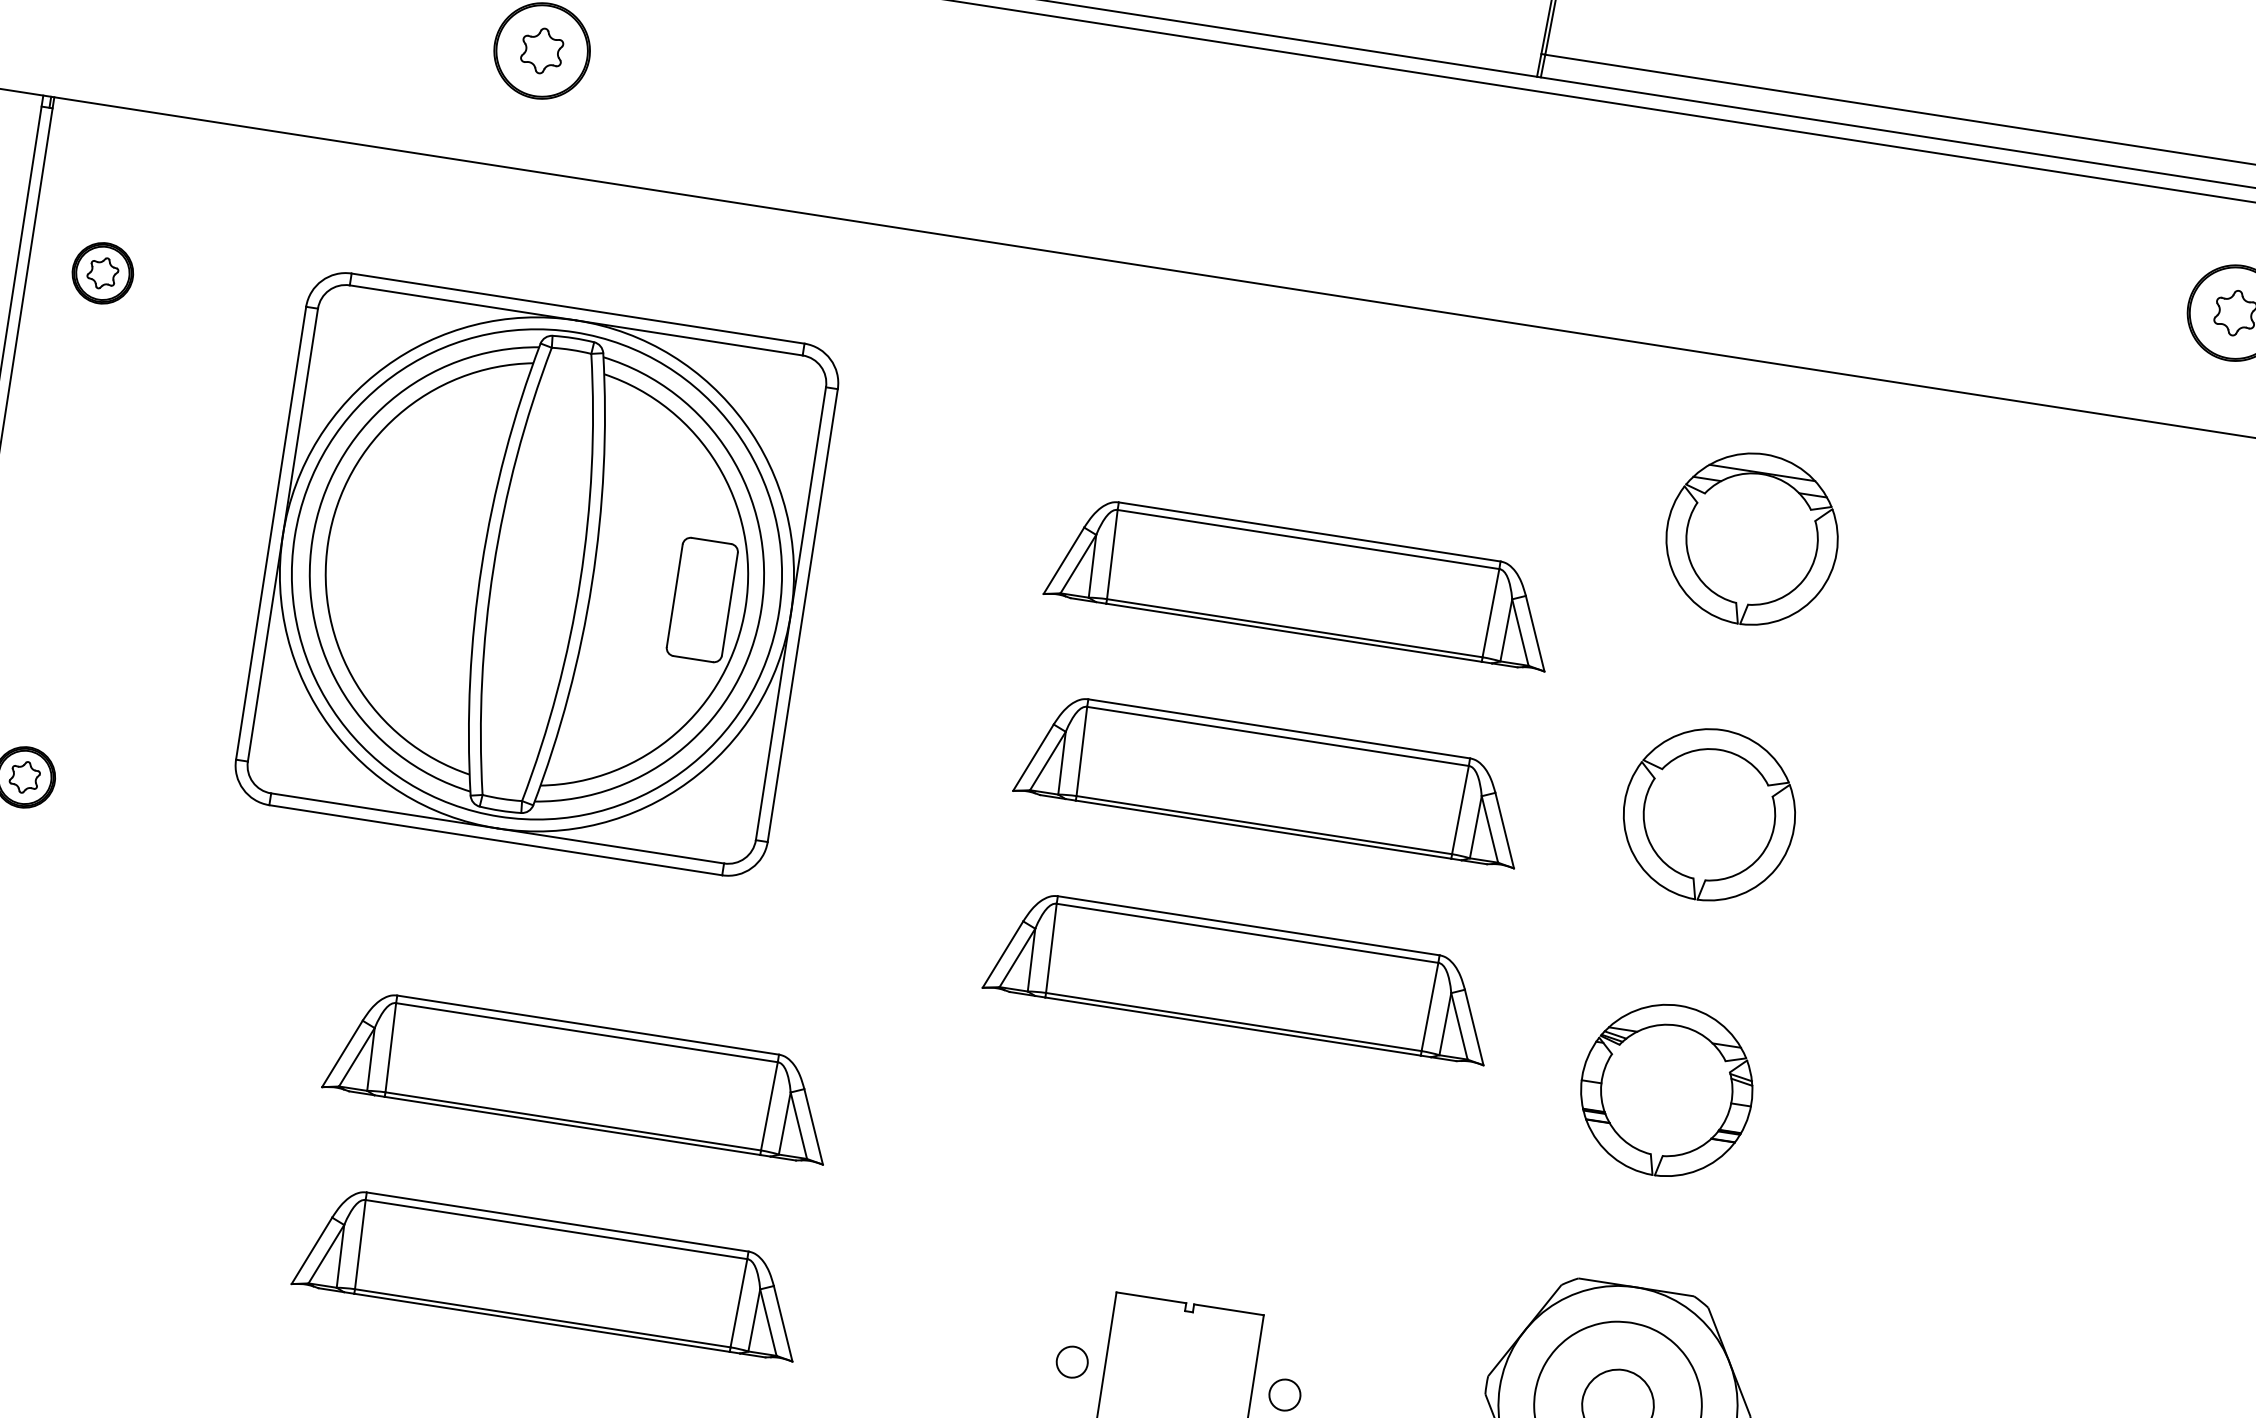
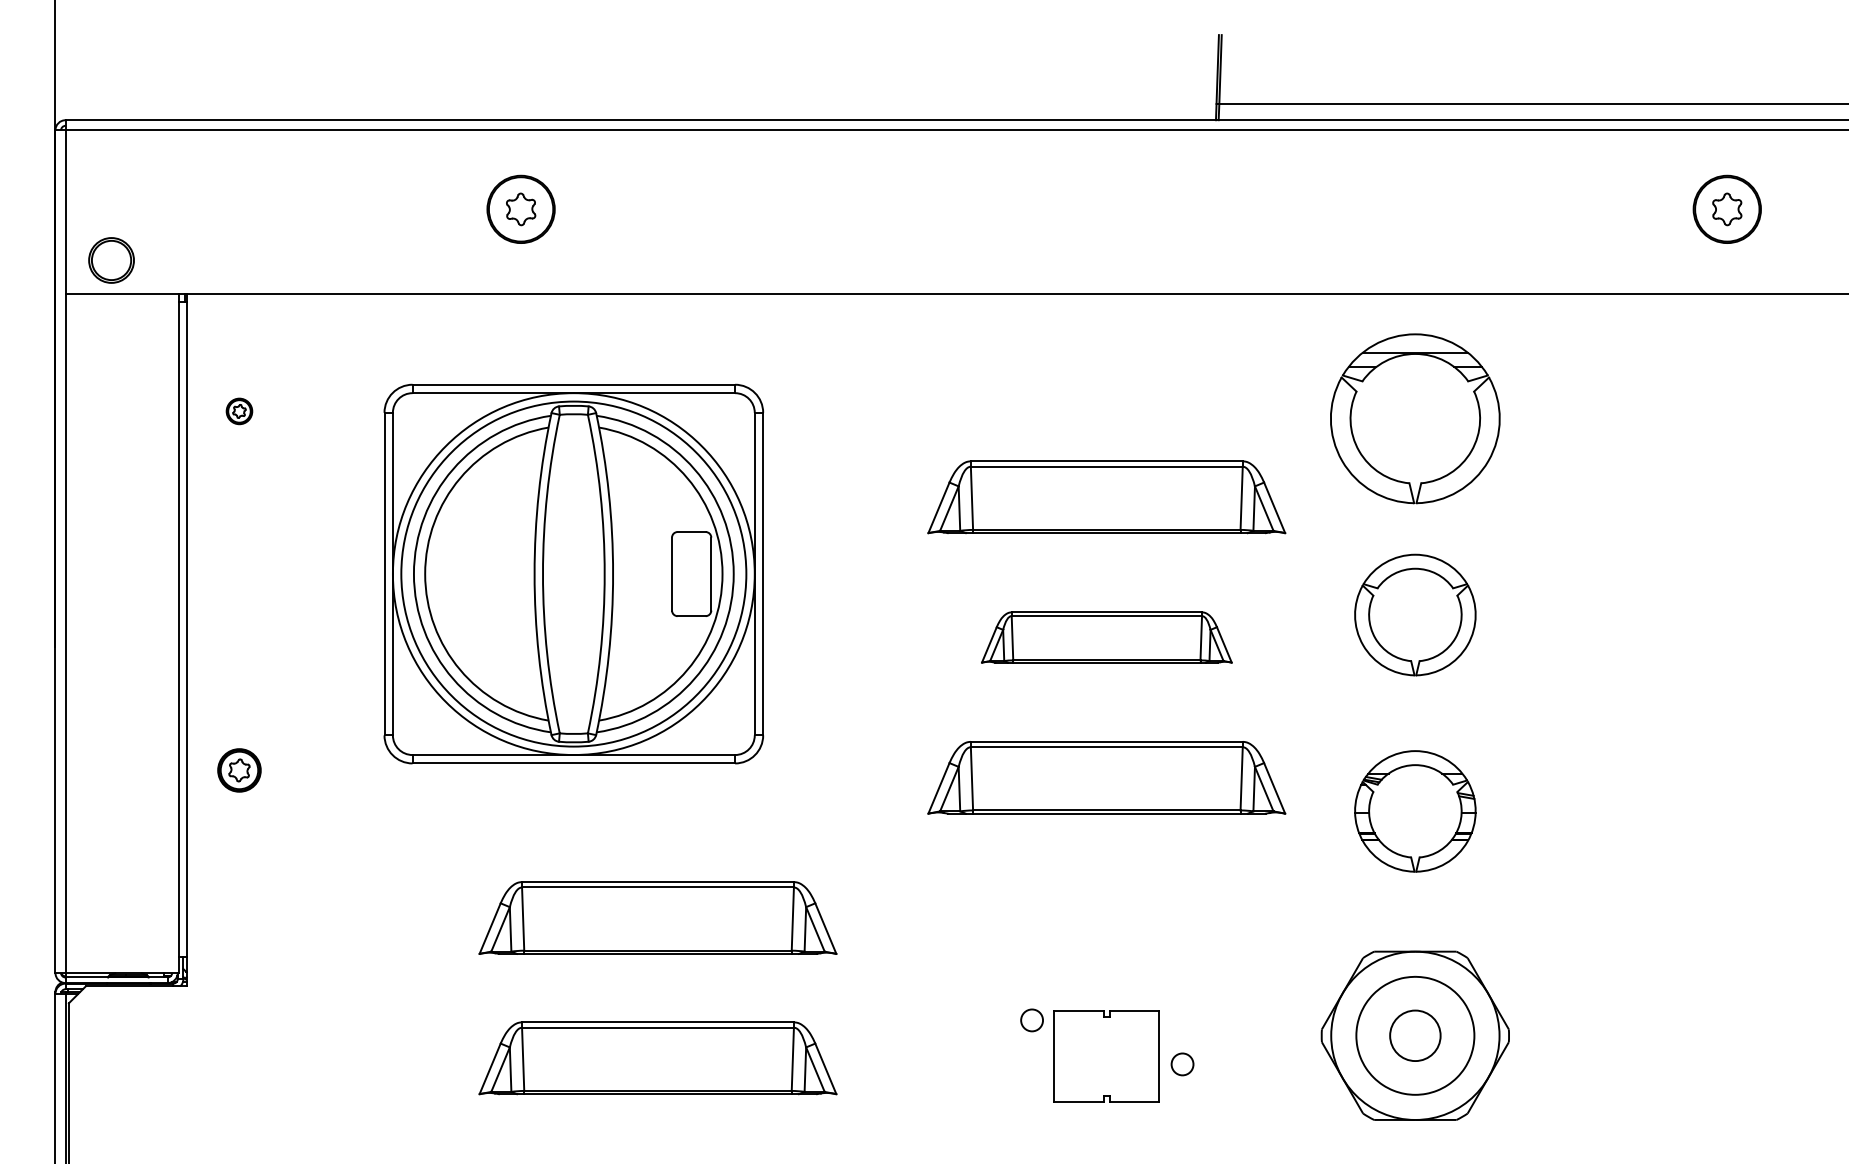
part: (102, 273) -> (239, 411), size x0.6
part: (1752, 538) -> (1415, 418), size x1.4
part: (1270, 779) -> (1106, 637), size x0.7
circle: (1071, 1362) -> (1031, 1020), moved

